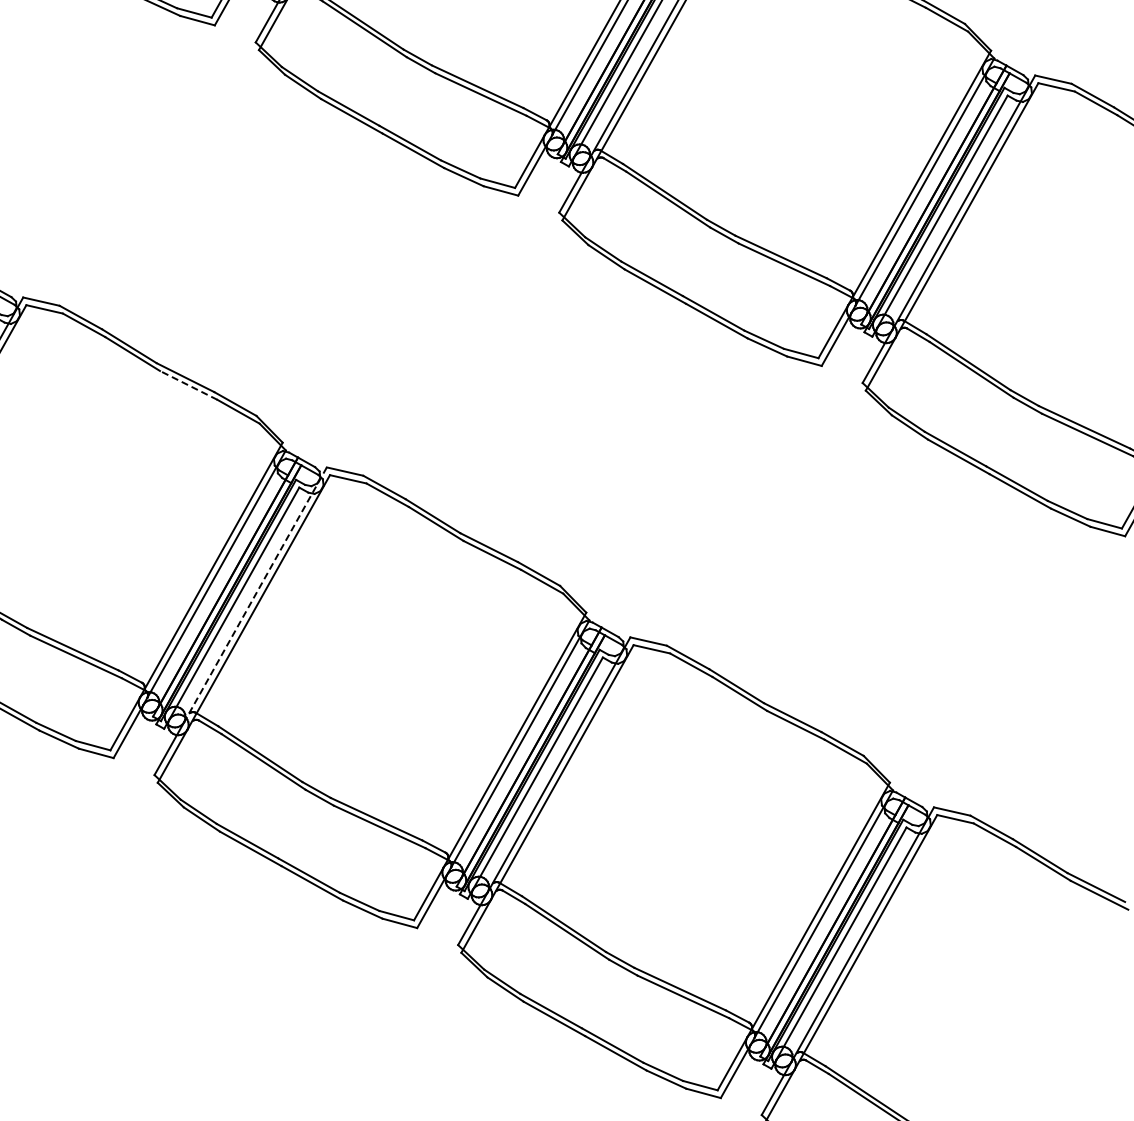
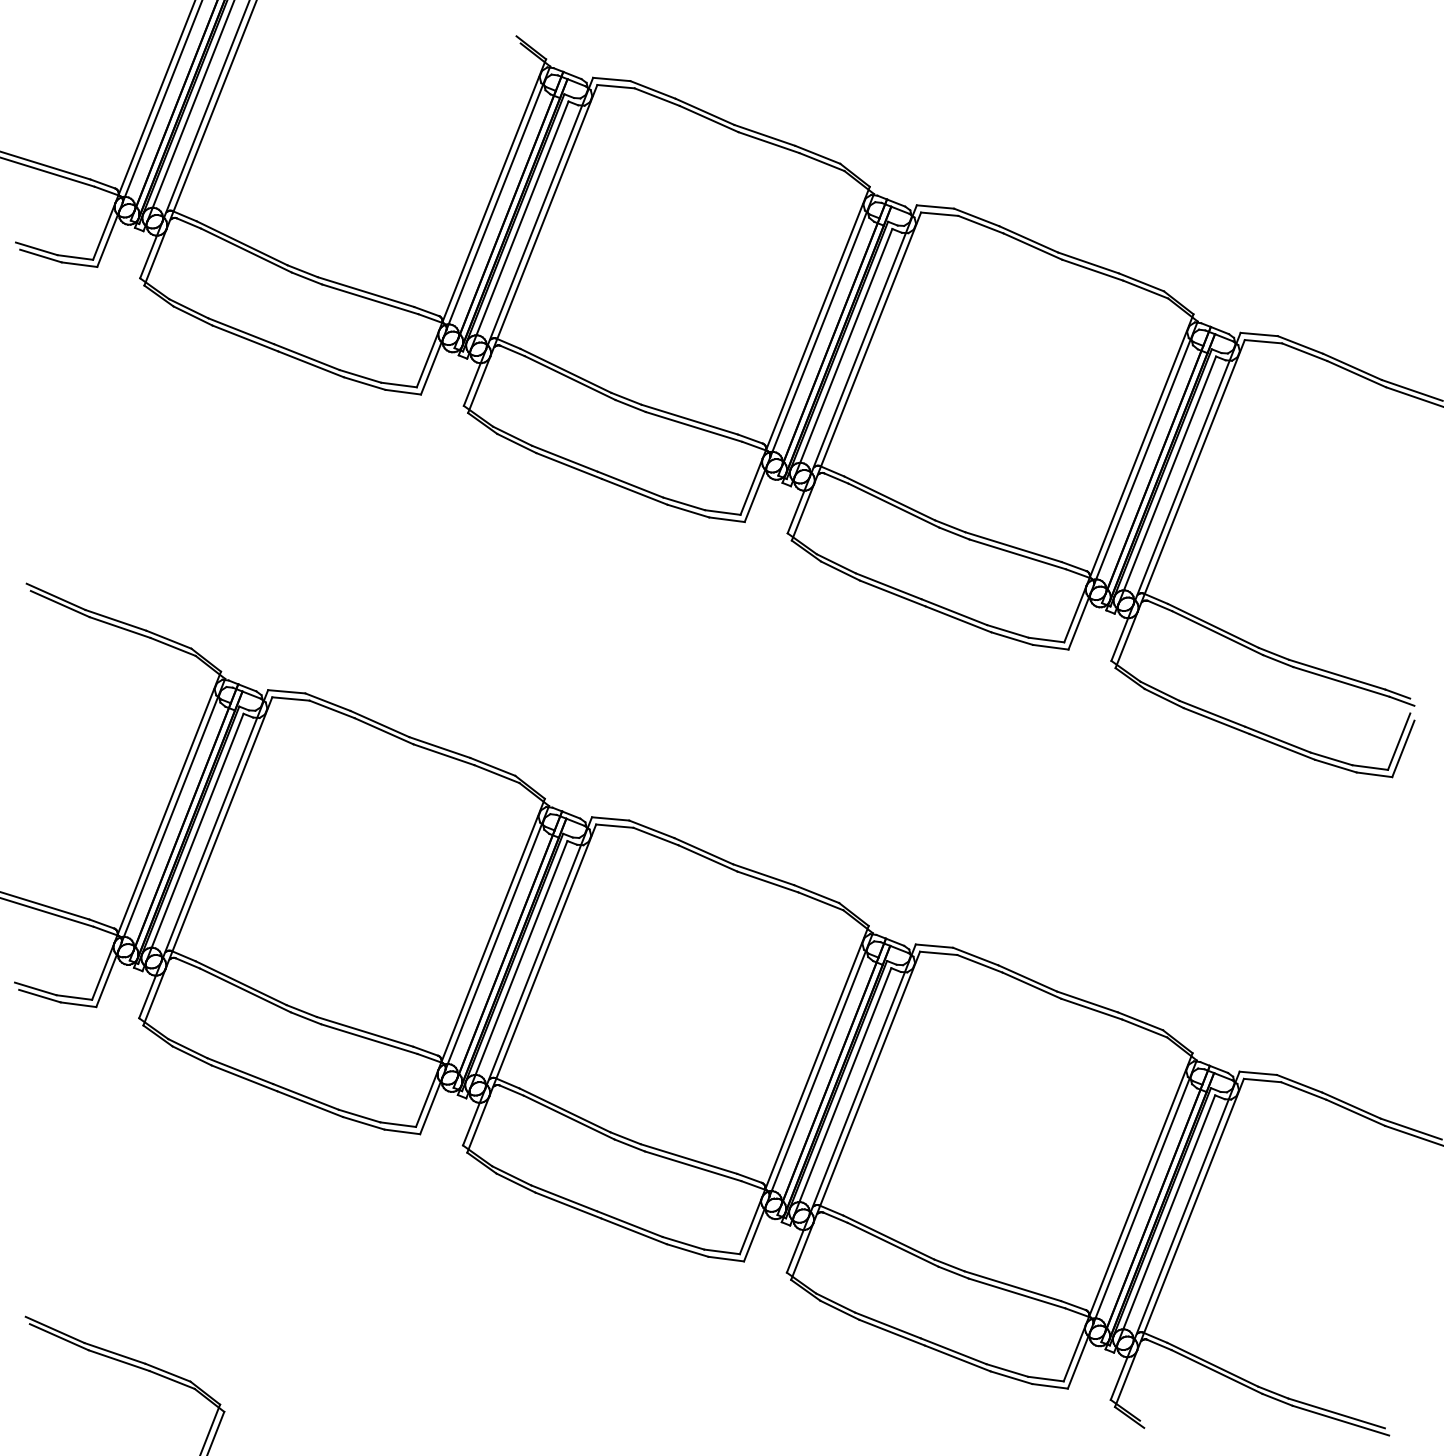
line: (188, 385) -> (443, 754), dashed -> solid
line: (255, 595) -> (538, 953), dashed -> solid

